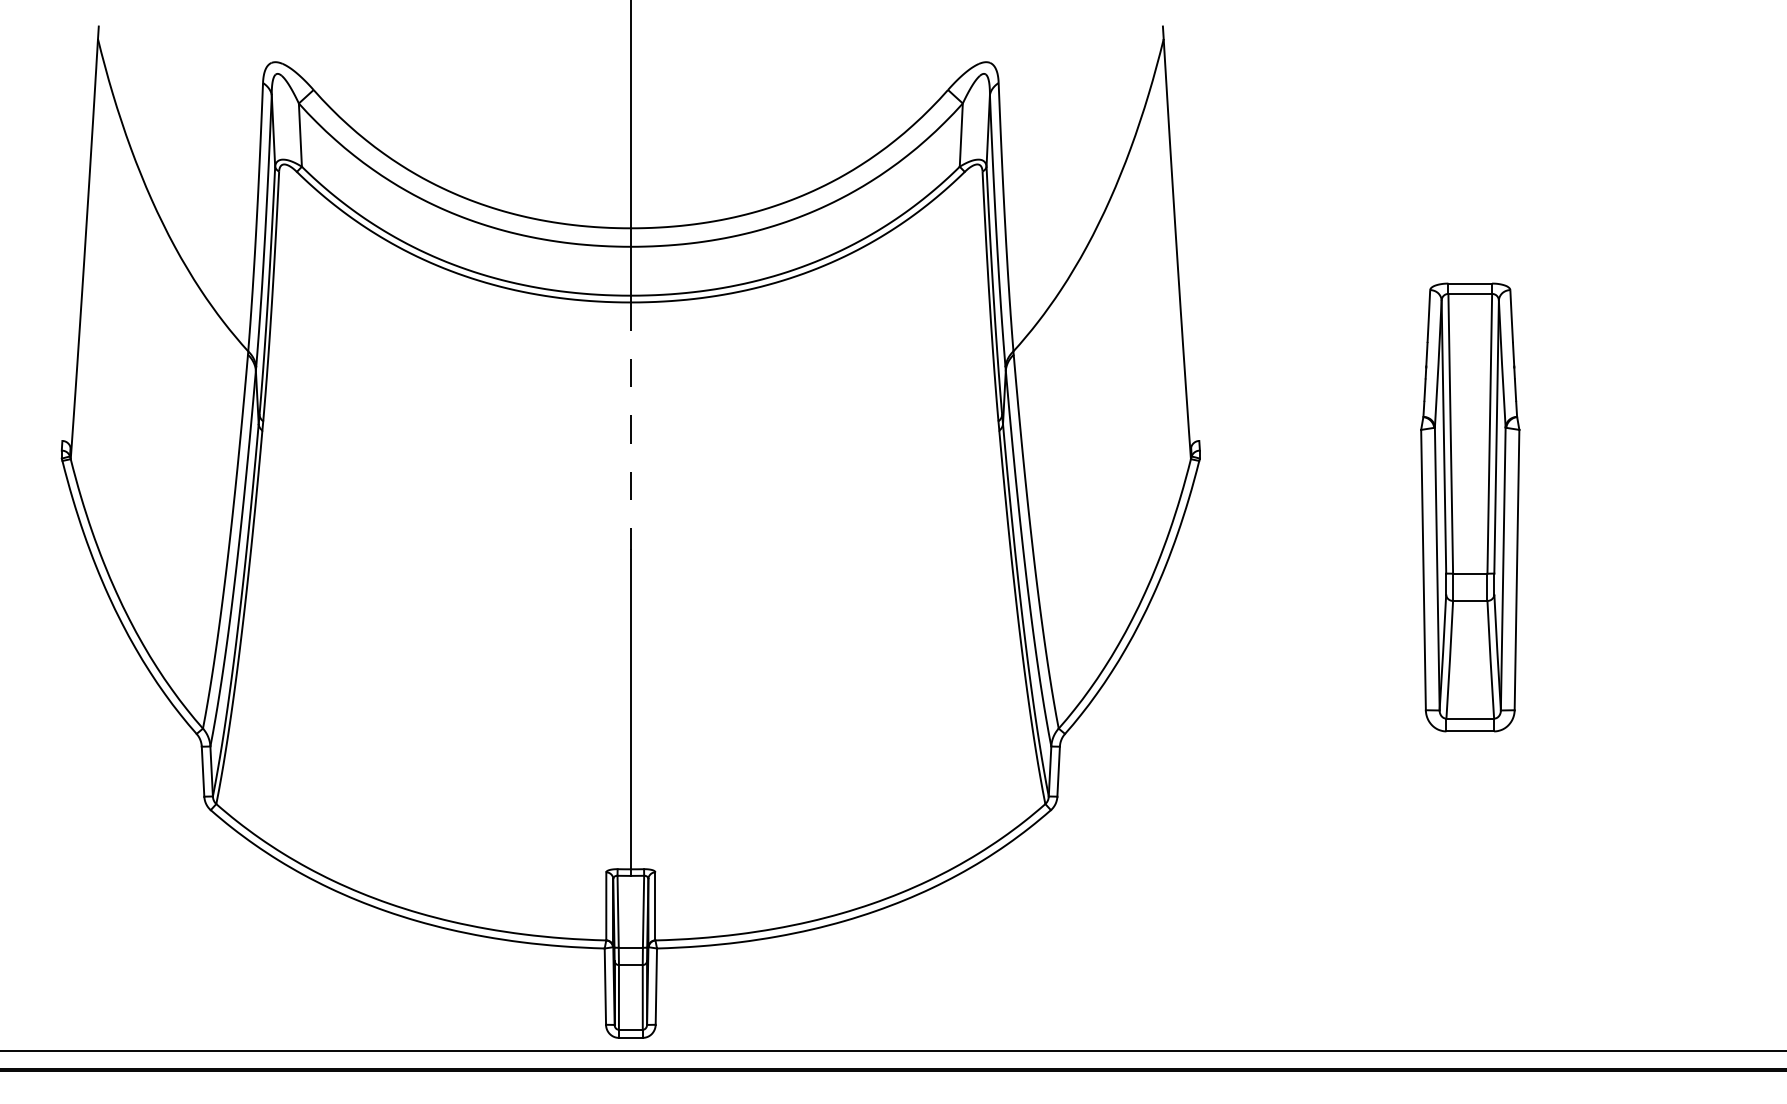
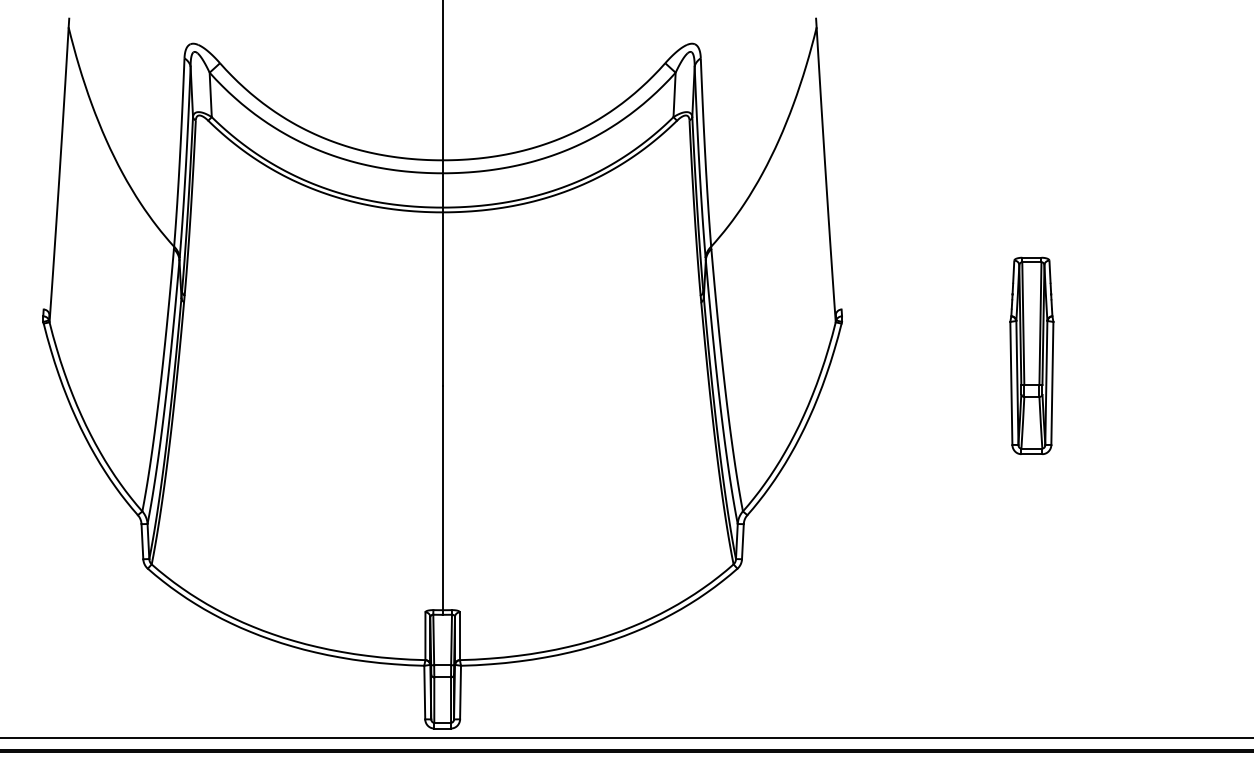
line: (630, 426) -> (442, 299), dashed -> solid
part: (1469, 506) -> (1031, 355), size x0.62

